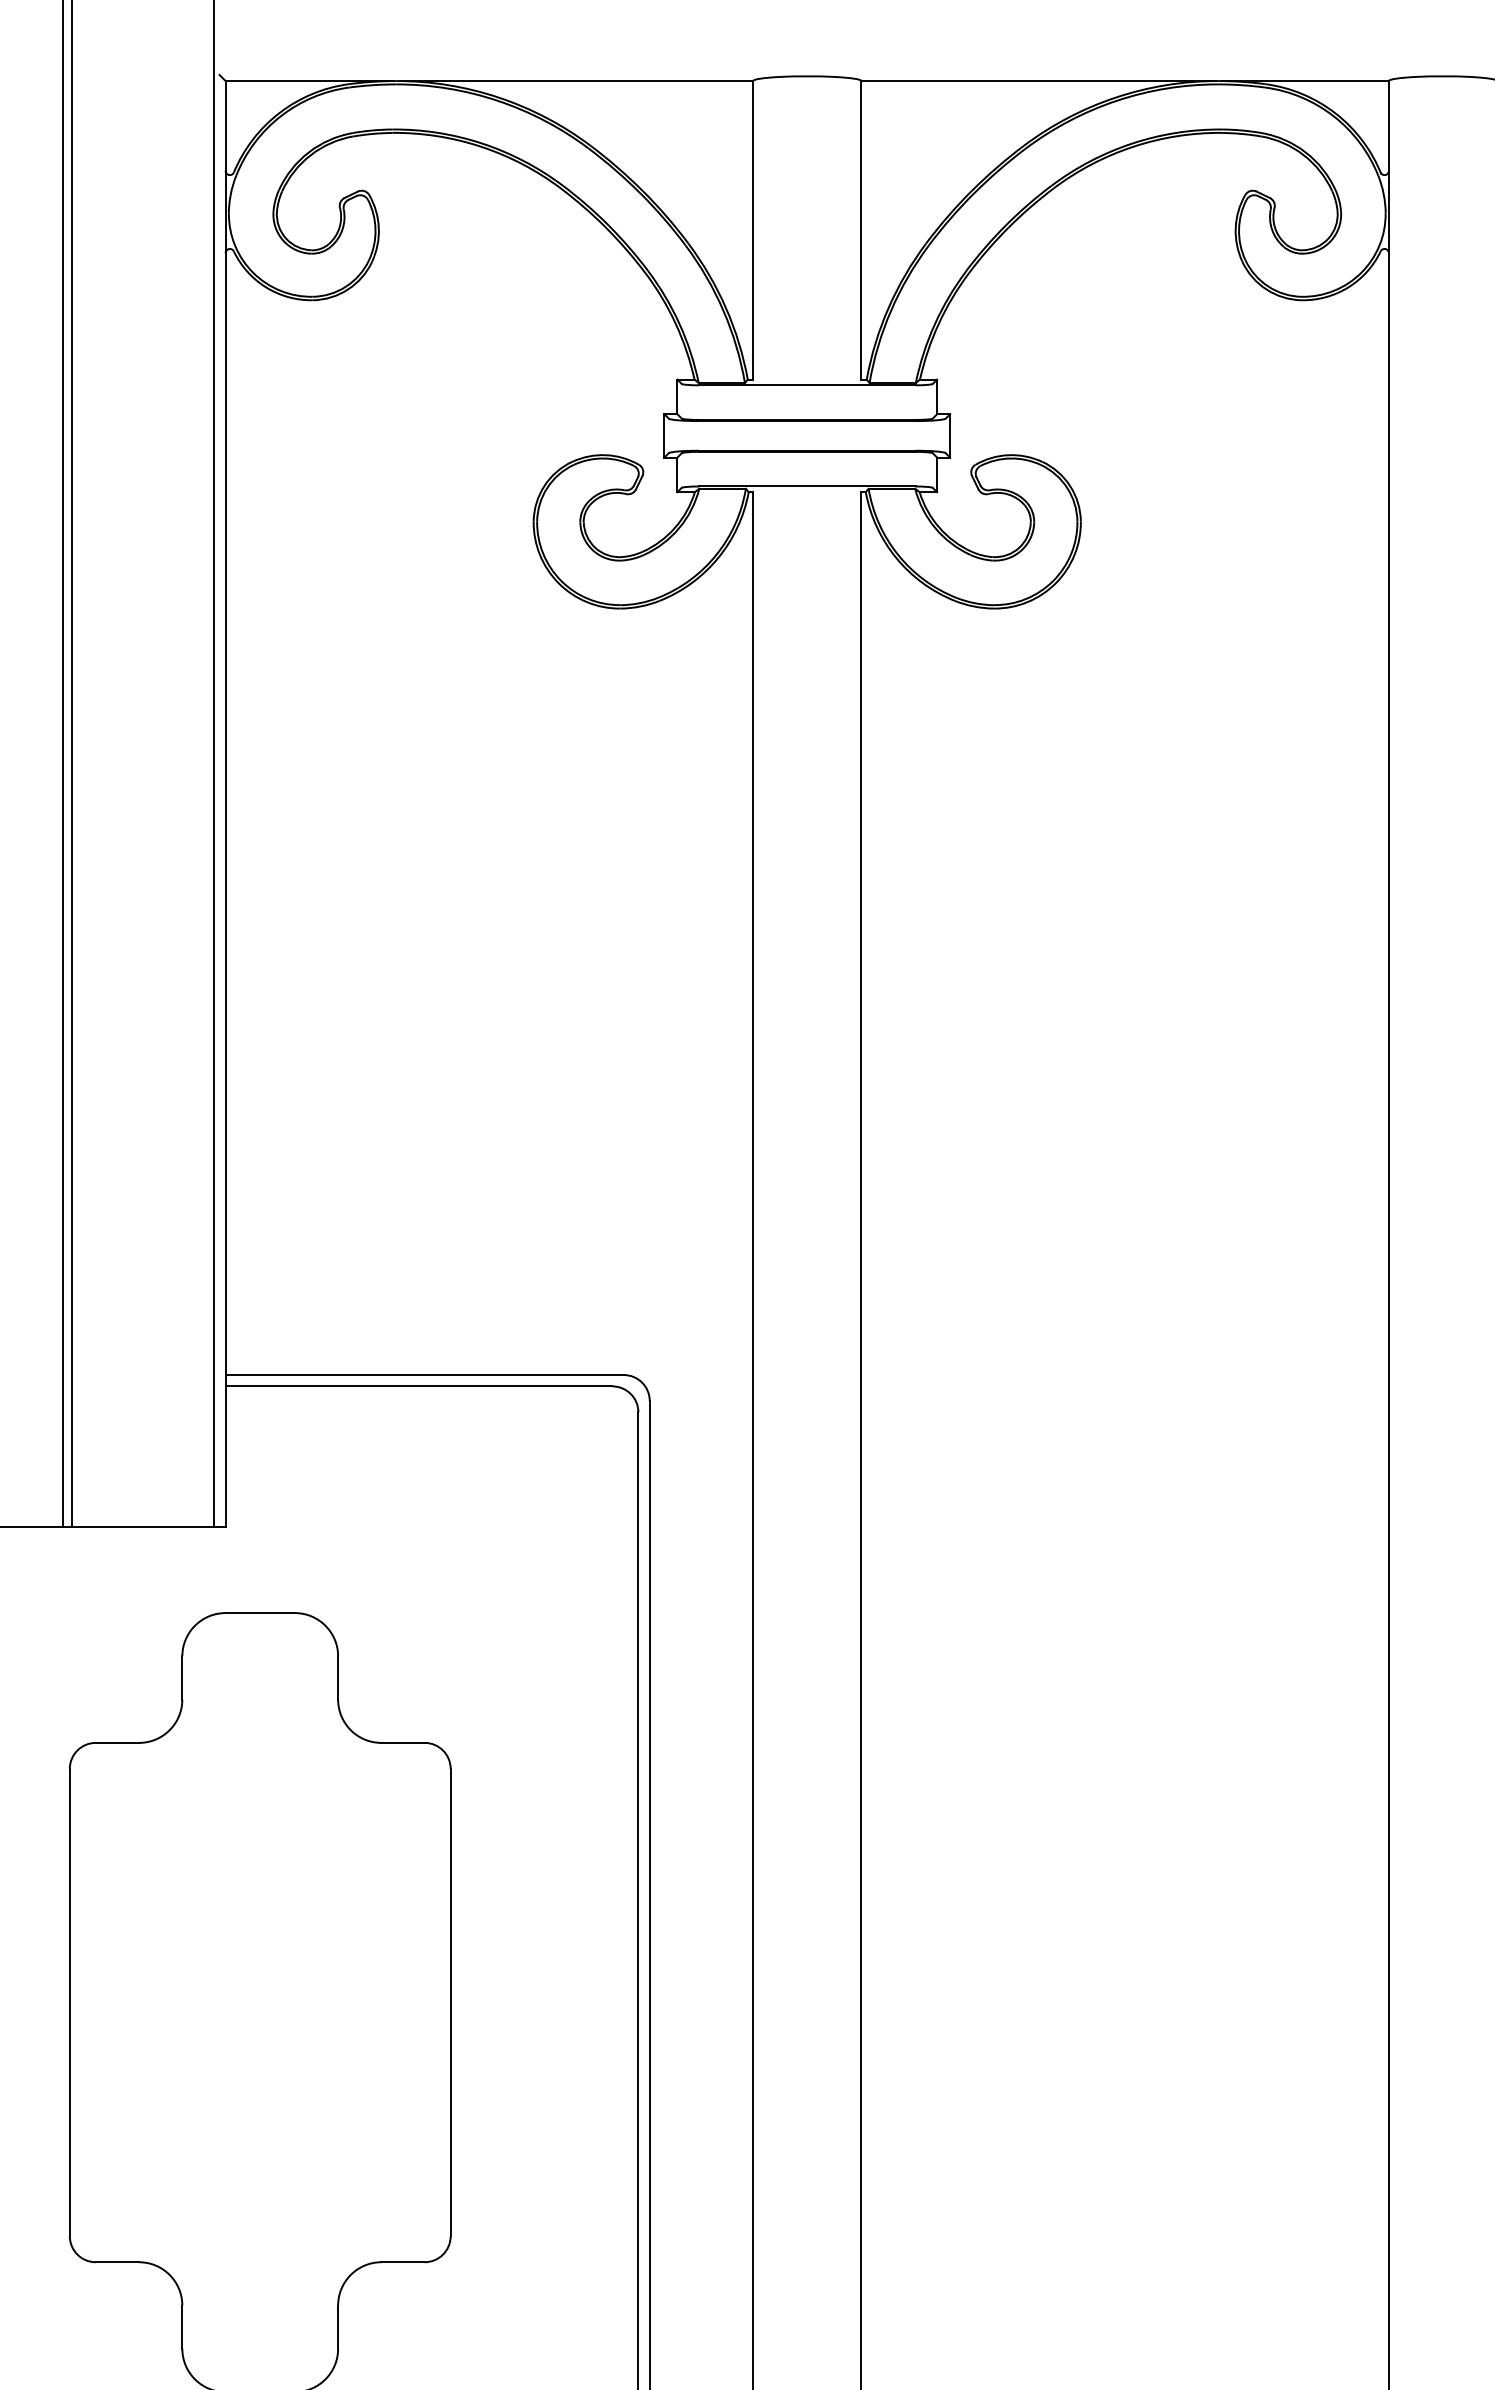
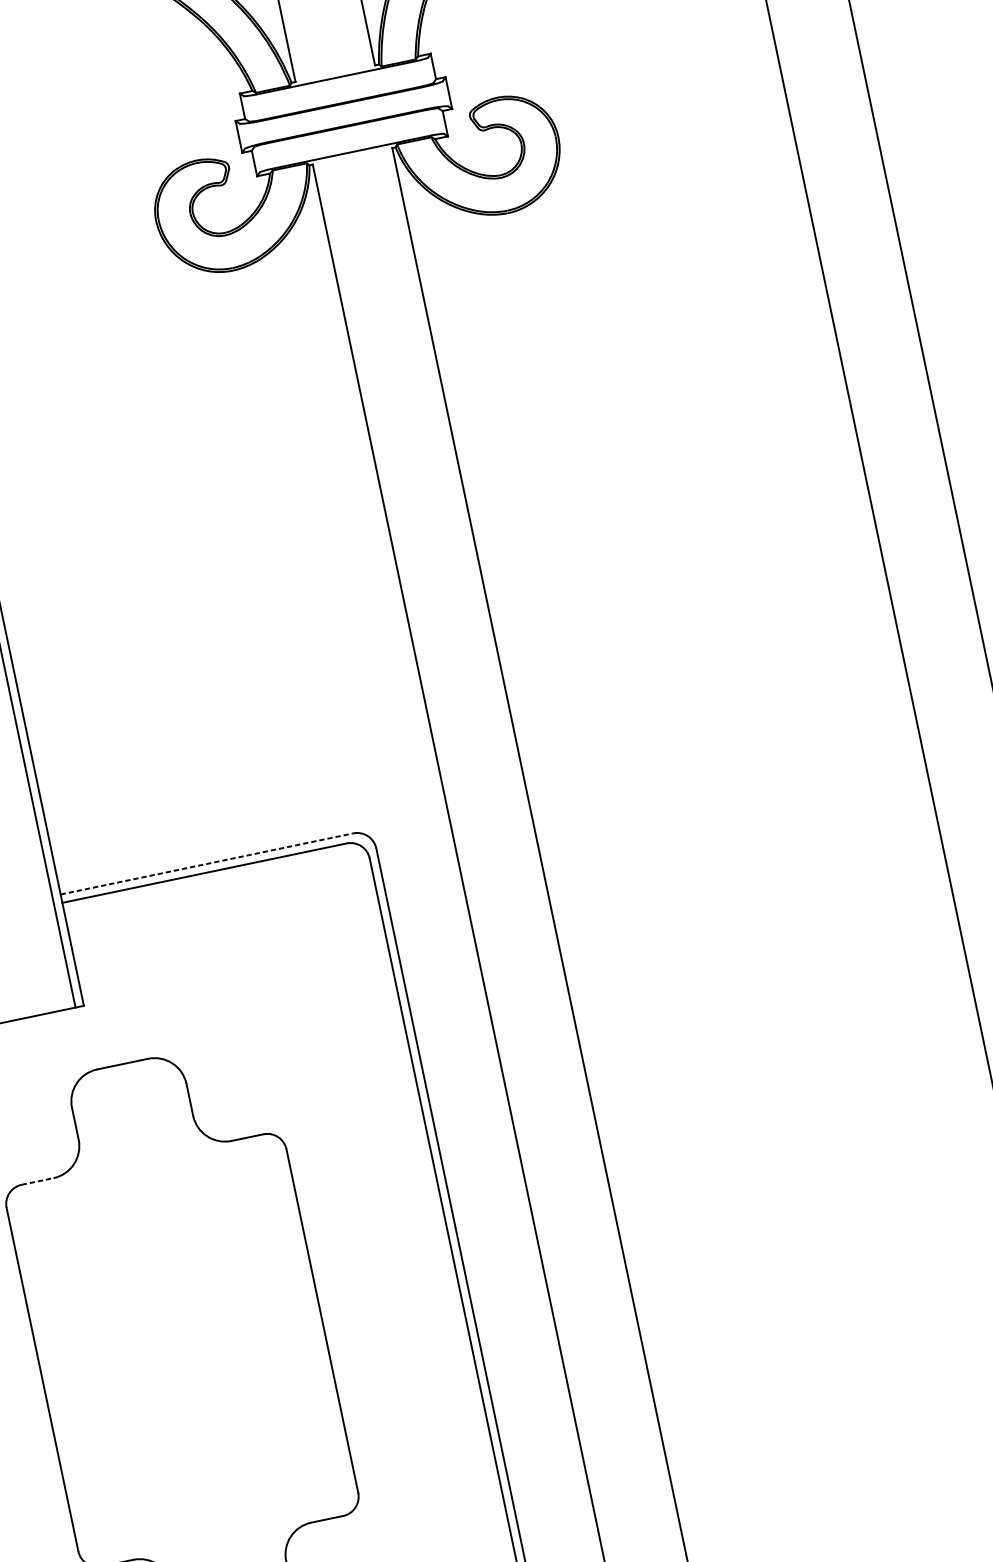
line: (425, 1375) -> (207, 864), solid -> dashed
line: (117, 1742) -> (37, 1181), solid -> dashed

